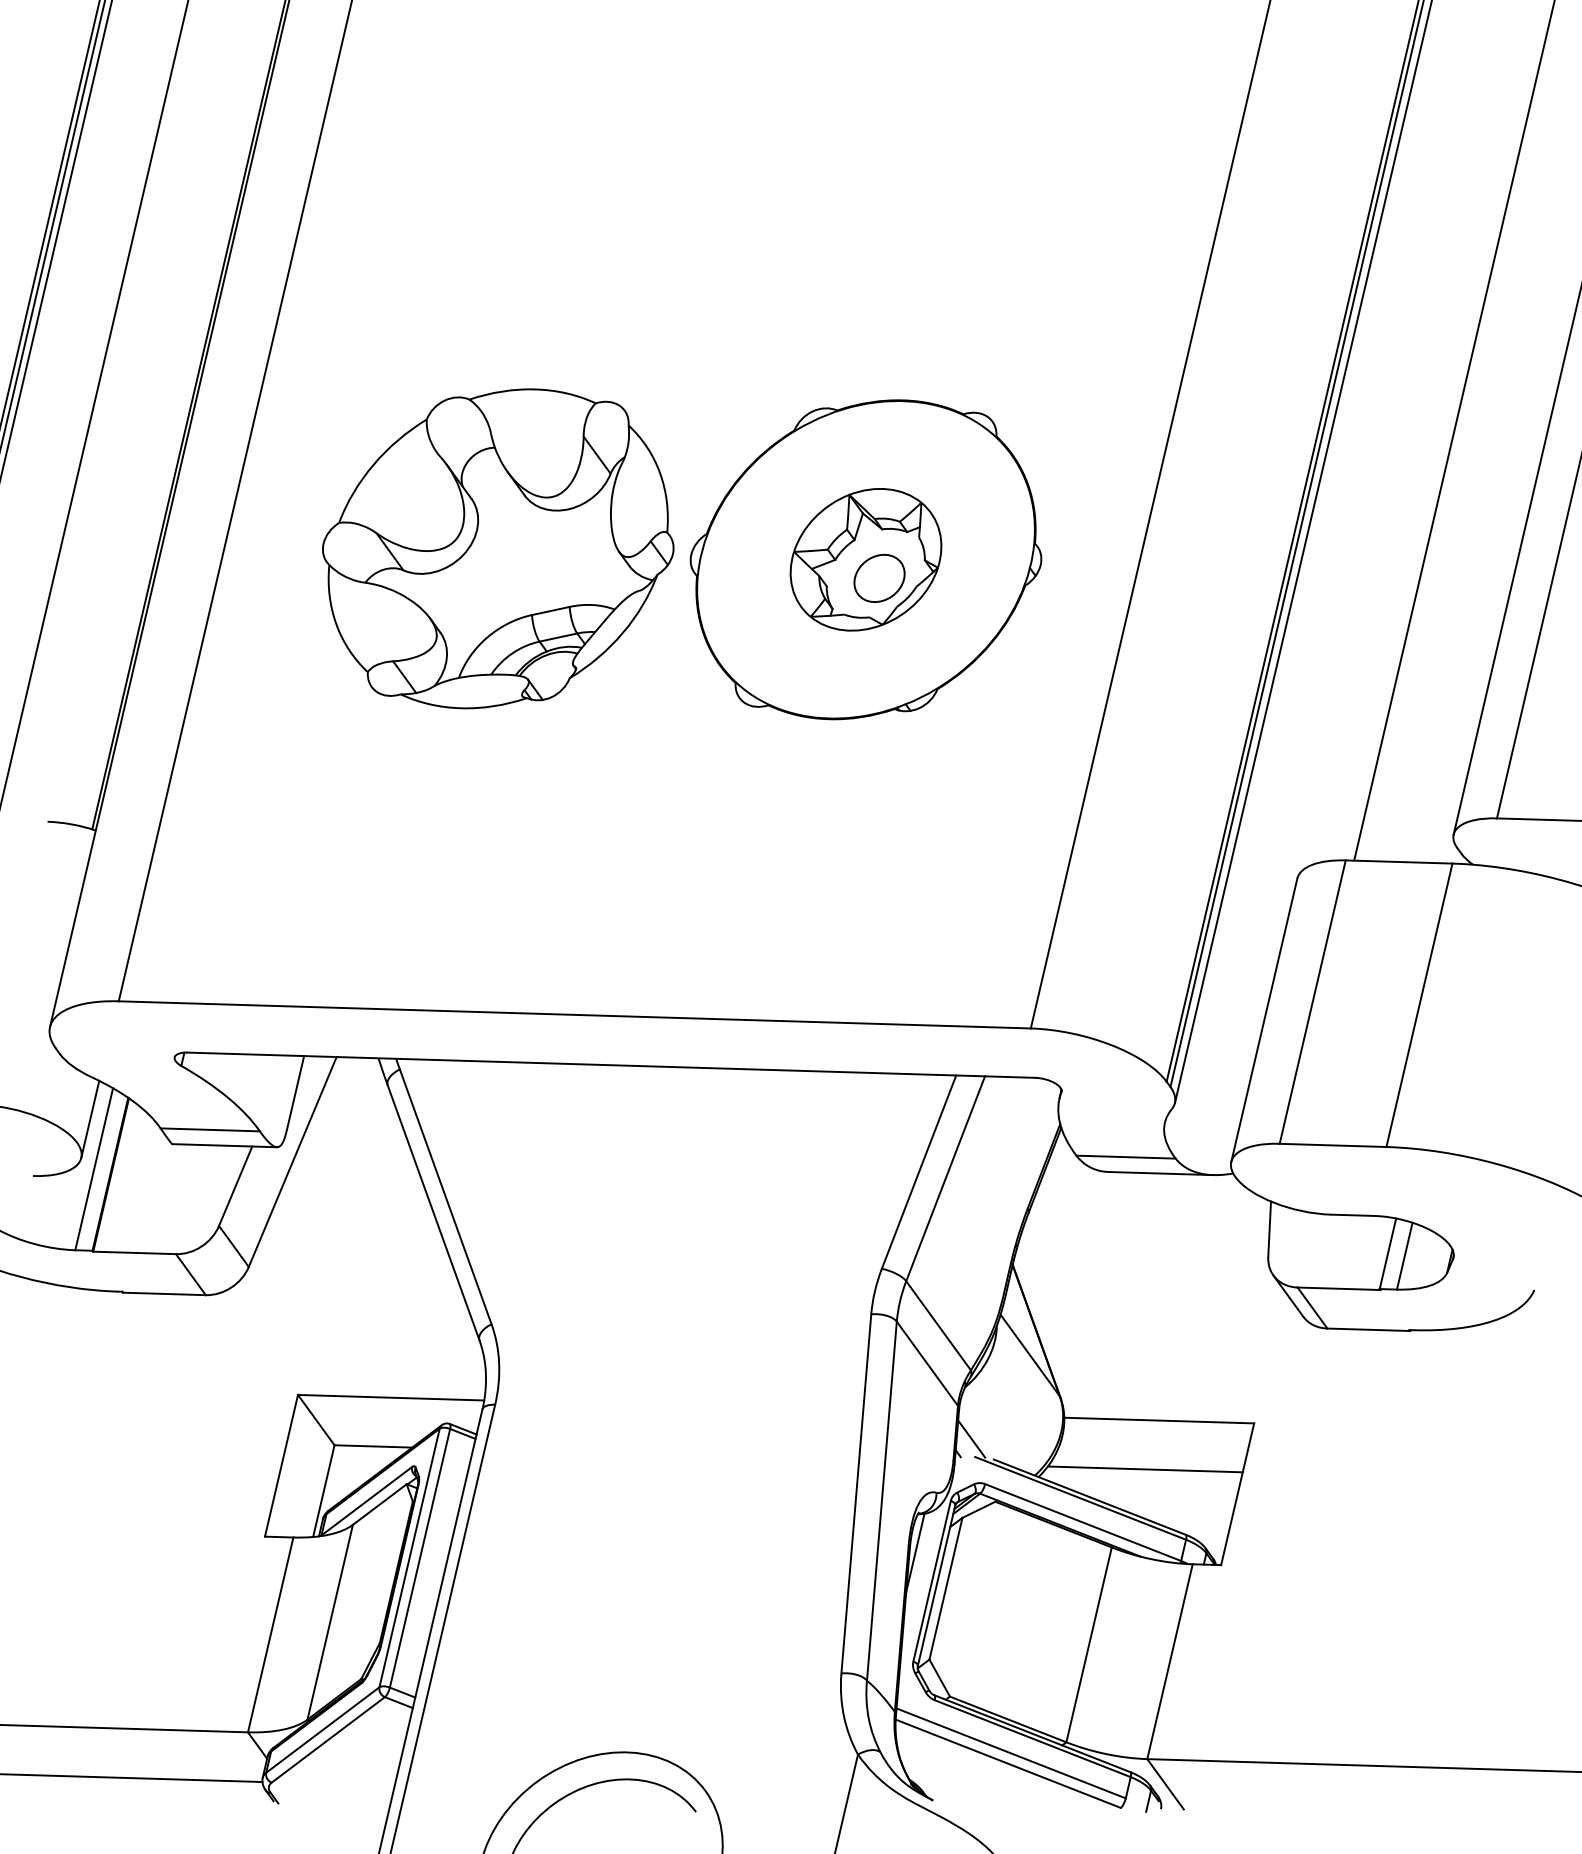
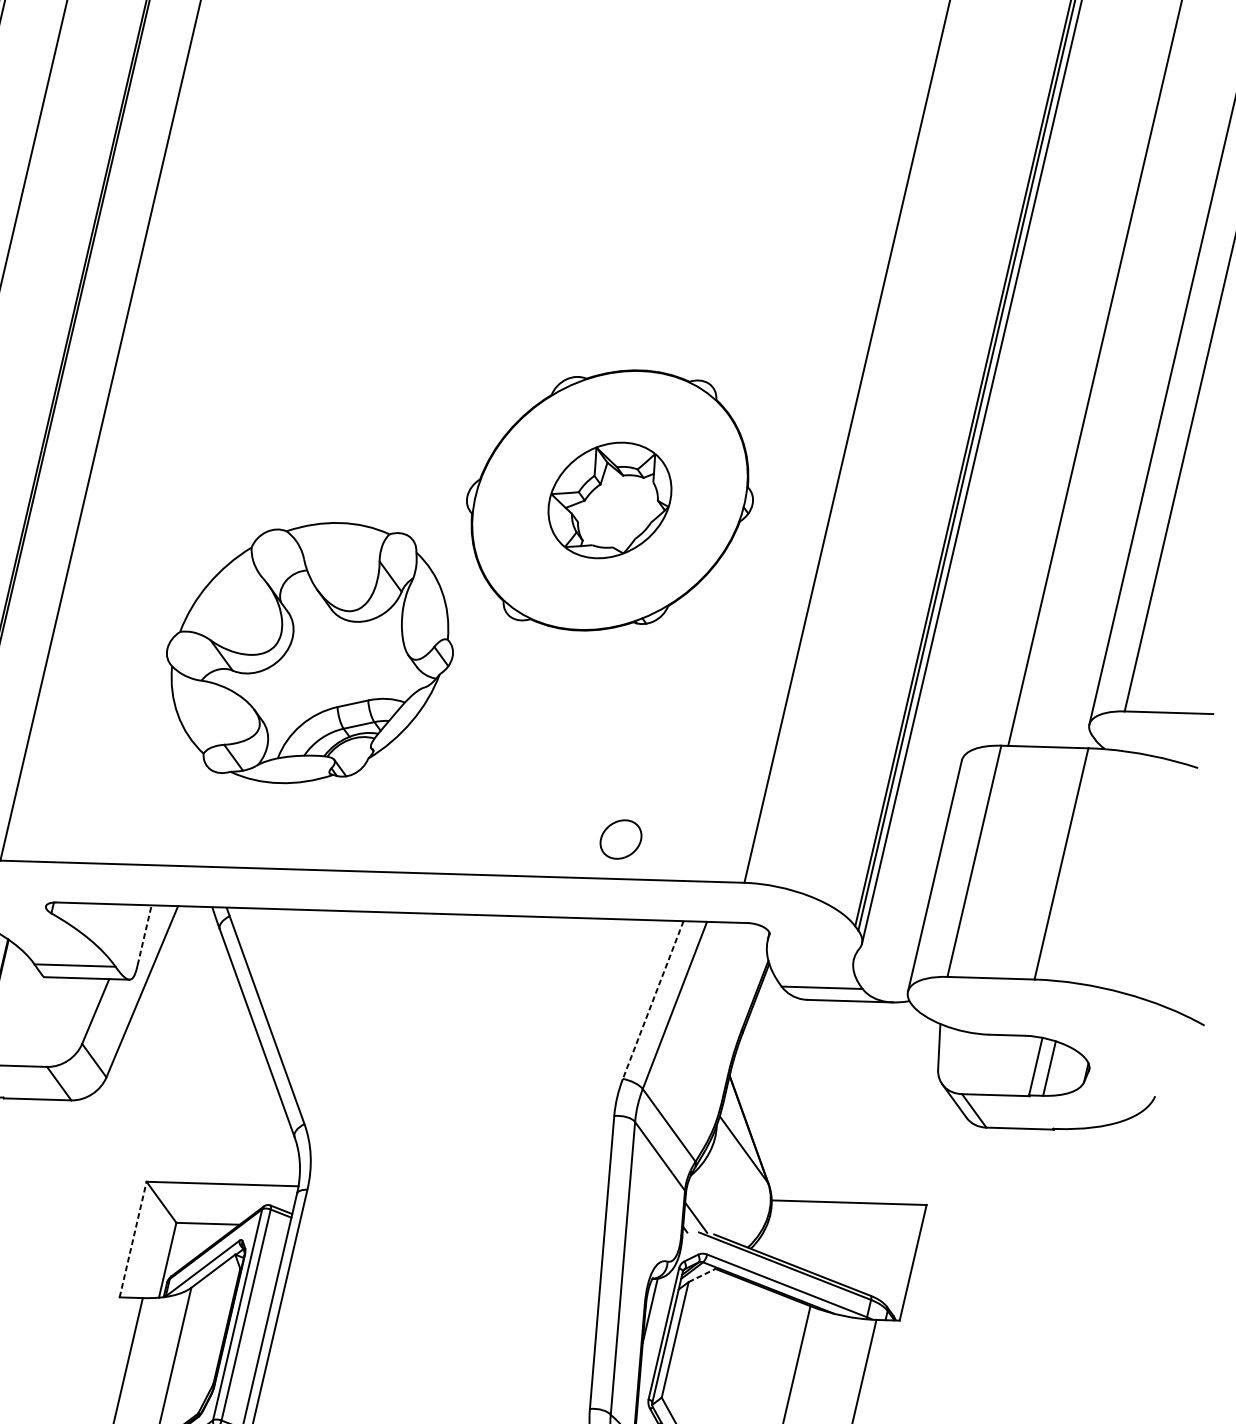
part: (498, 548) -> (310, 652), moved
part: (879, 577) -> (620, 838), moved
line: (295, 1092) -> (144, 935), solid -> dashed
line: (919, 1172) -> (653, 1000), solid -> dashed
line: (281, 1465) -> (133, 1239), solid -> dashed
line: (1144, 1469) -> (837, 1242), removed
line: (979, 1509) -> (702, 1275), solid -> dashed

